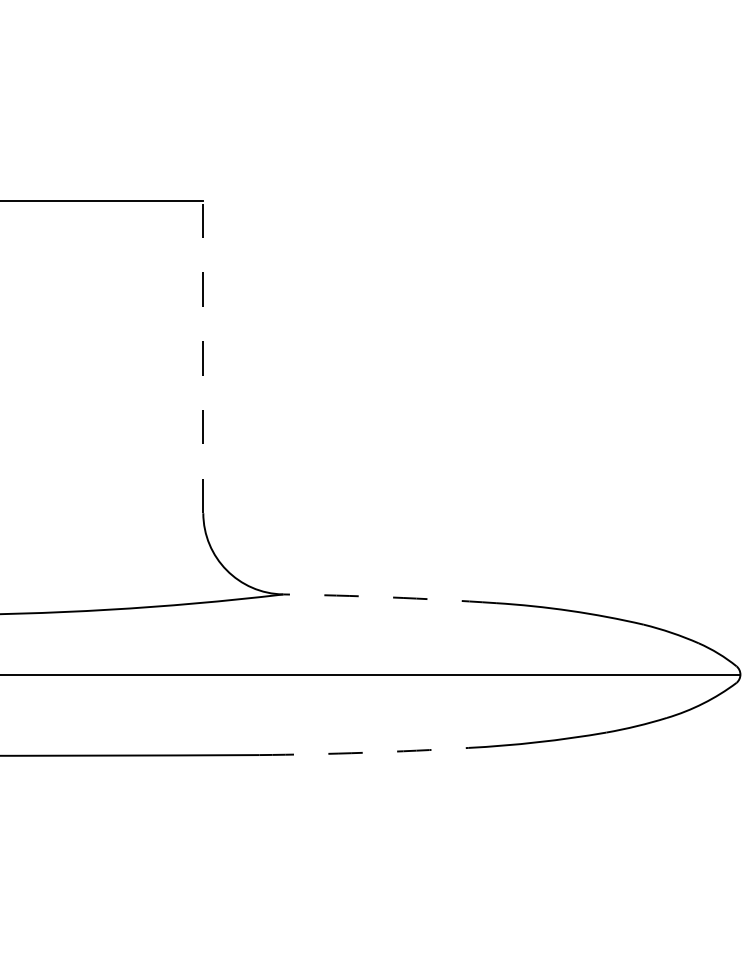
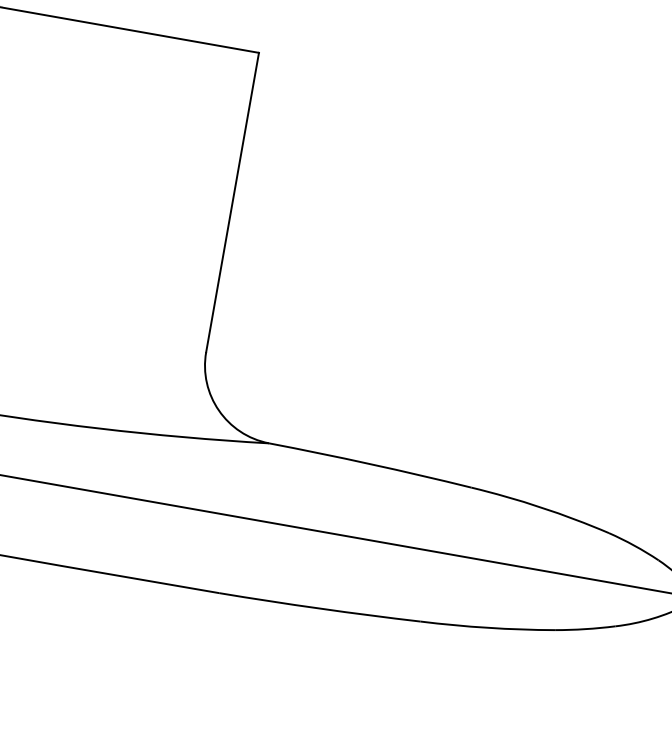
line: (203, 356) -> (232, 202), dashed -> solid
arc: (389, 597) -> (370, 464), dashed -> solid
arc: (364, 752) -> (320, 608), dashed -> solid

